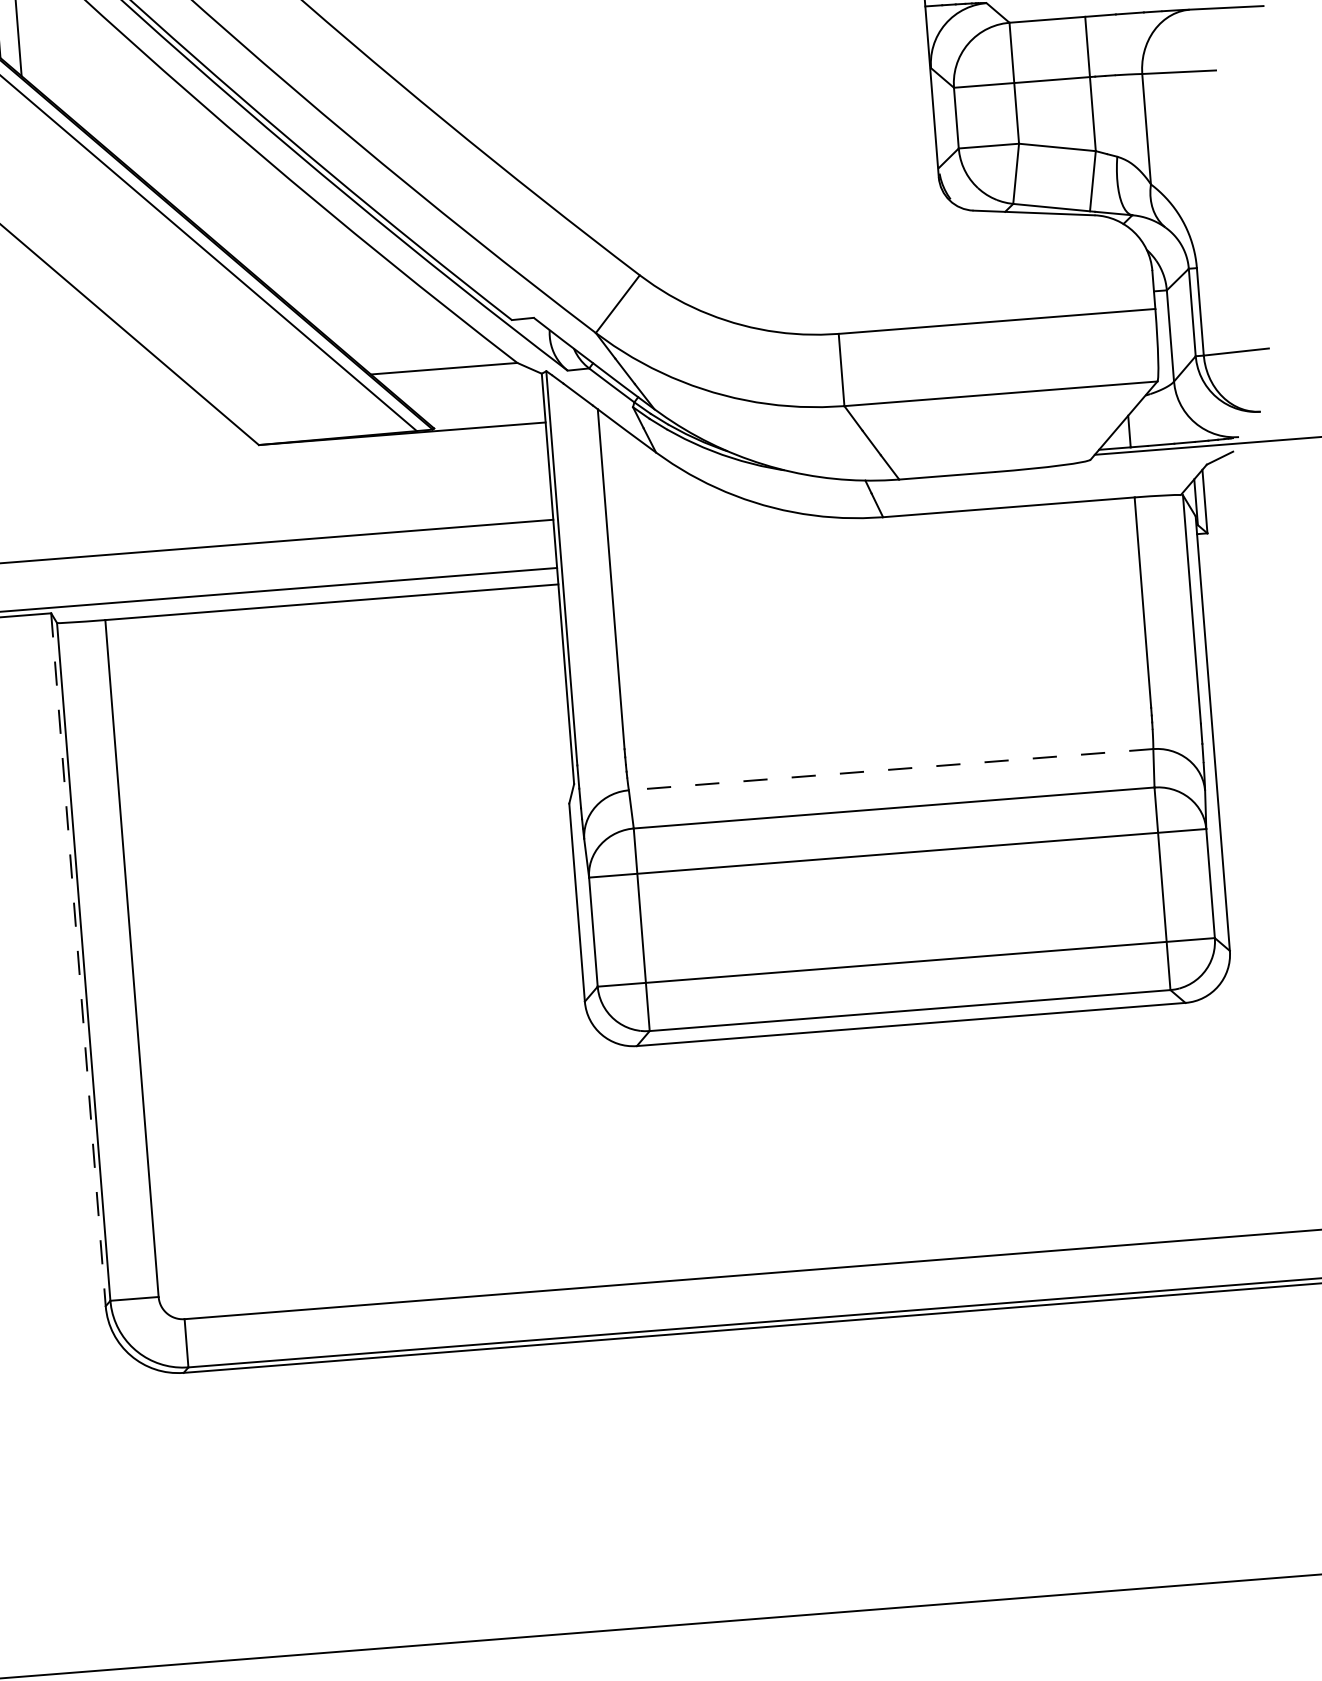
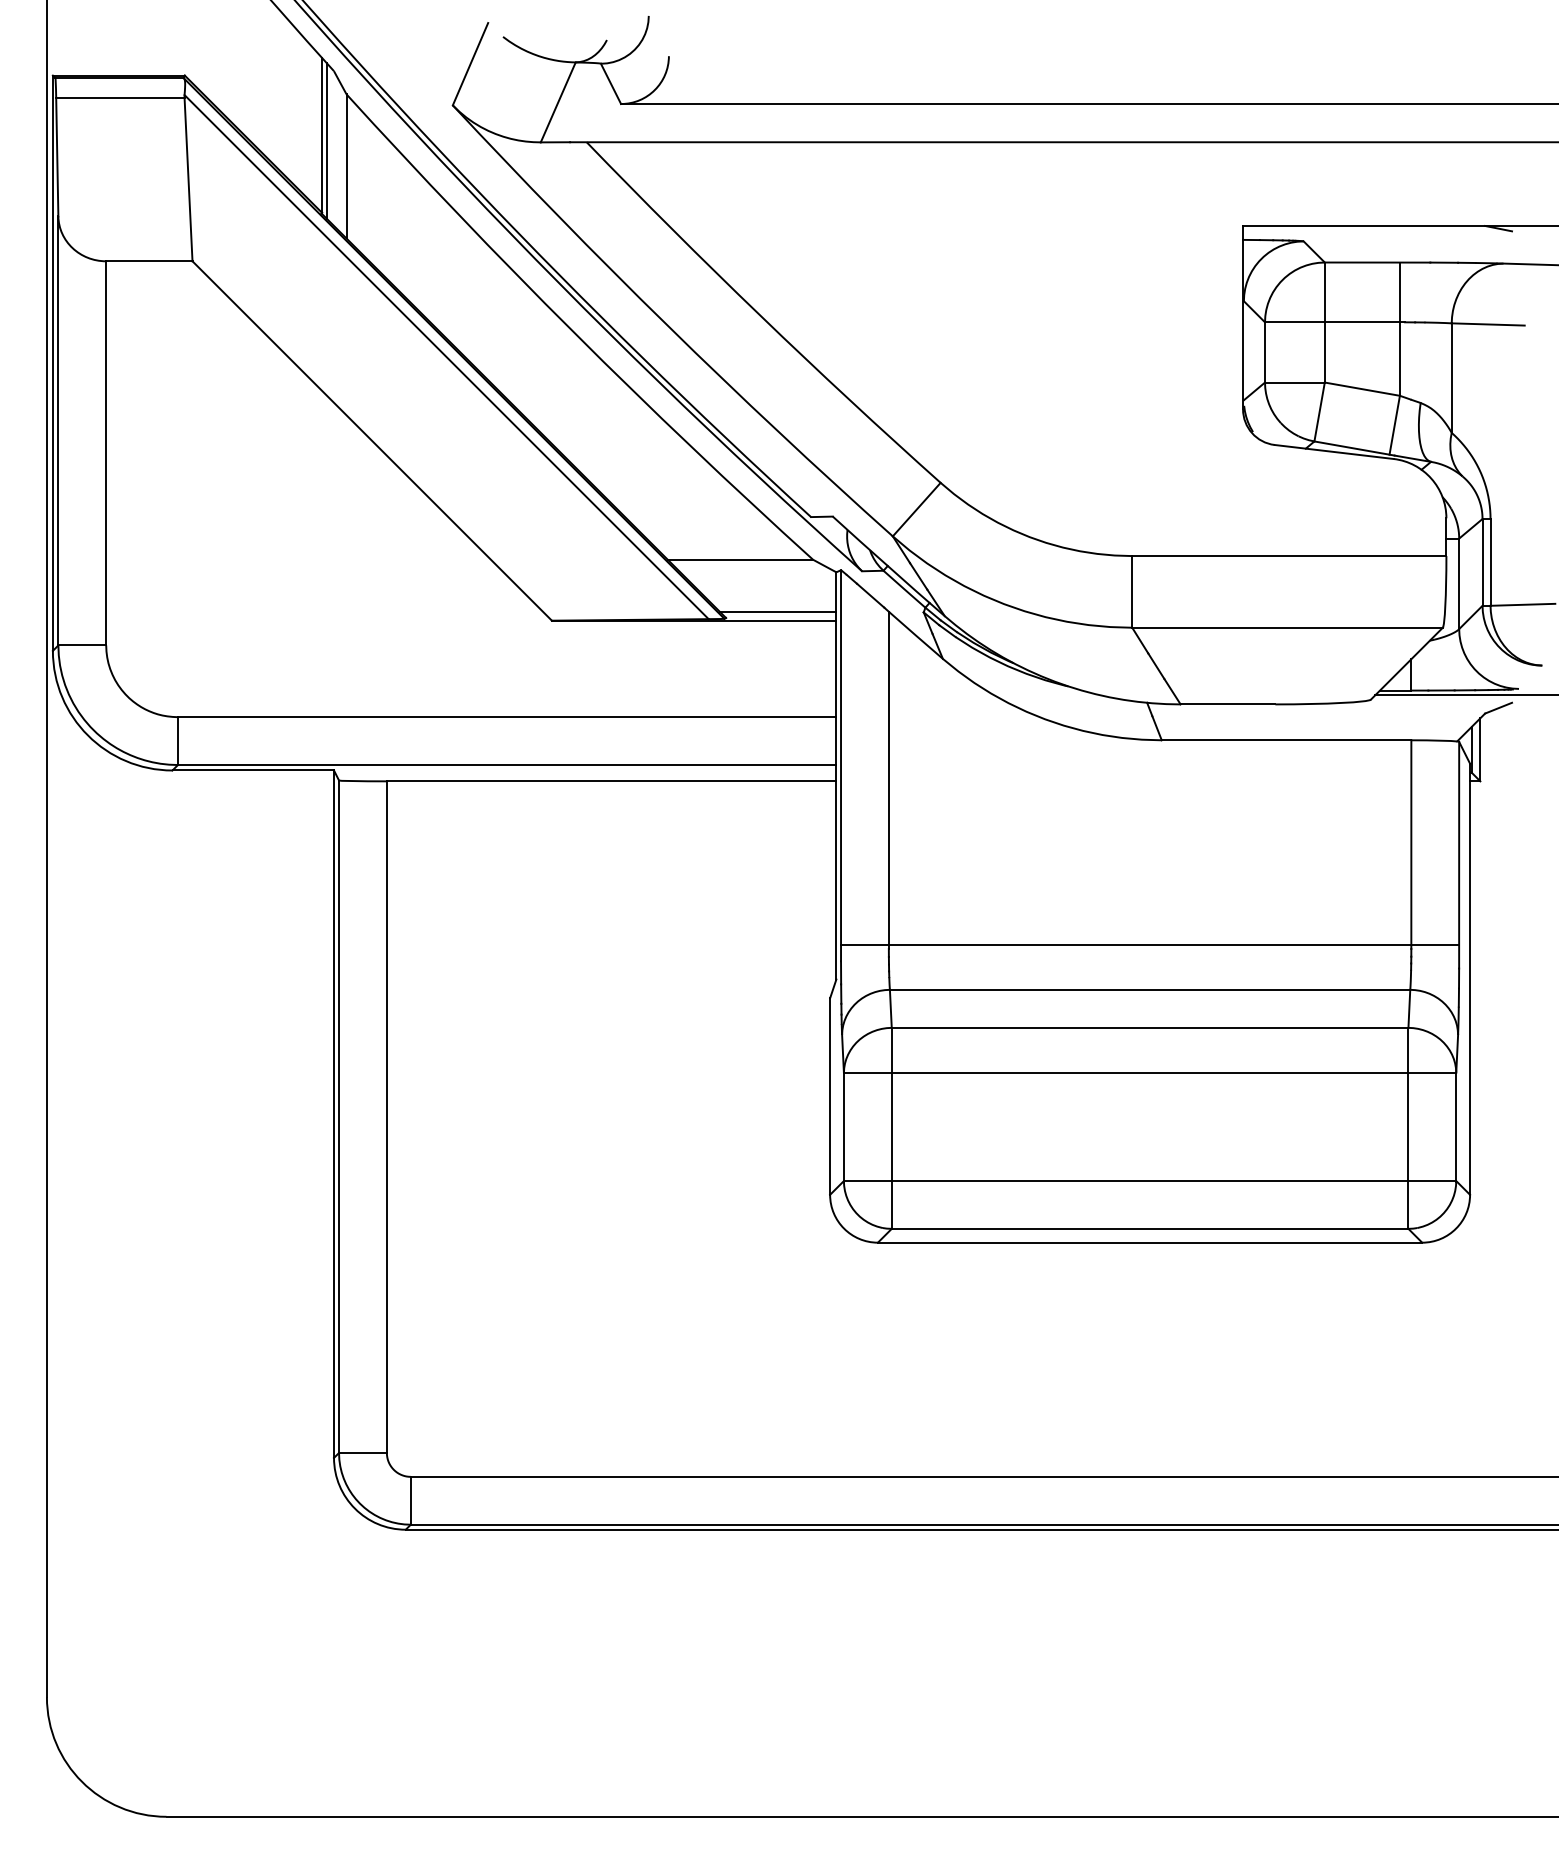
line: (486, 418) -> (778, 612), added
line: (887, 723) -> (1150, 944), added
line: (890, 769) -> (1149, 989), dashed -> solid
line: (78, 960) -> (334, 1114), dashed -> solid

